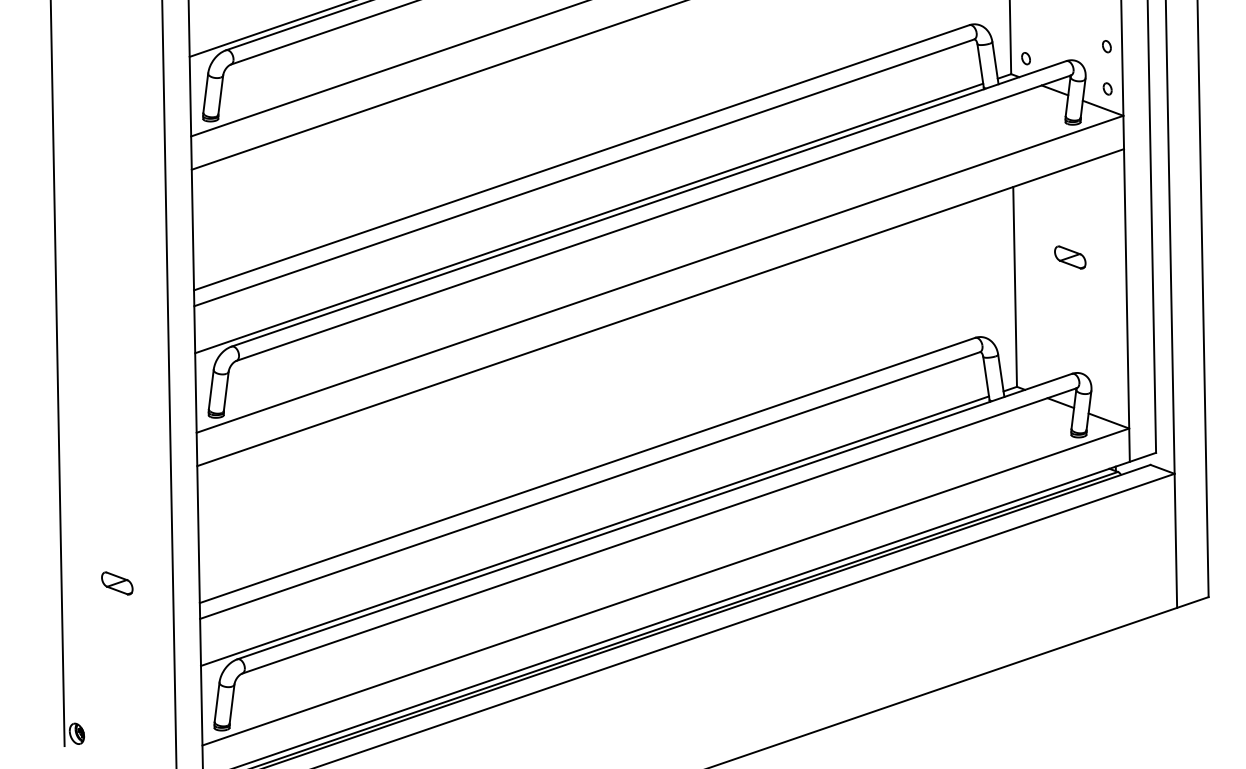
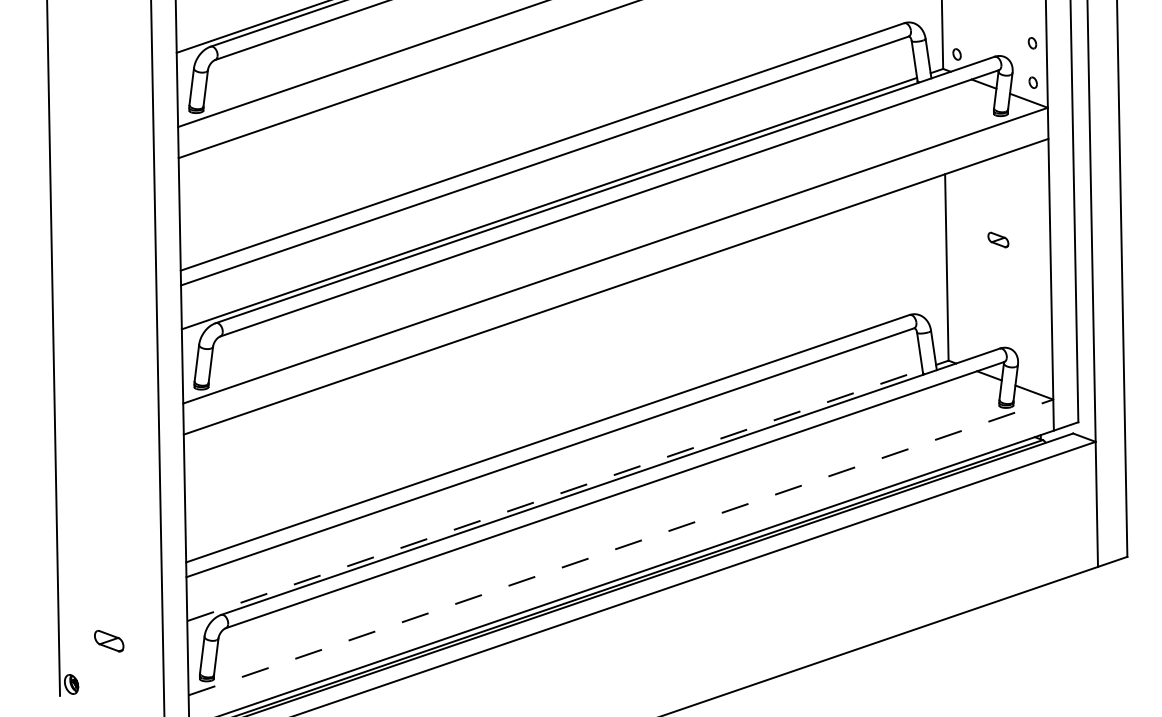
part: (1070, 257) -> (998, 240), size x0.7
line: (595, 531) -> (555, 495), solid -> dashed
part: (117, 583) -> (109, 641), moved
line: (665, 587) -> (620, 547), solid -> dashed

